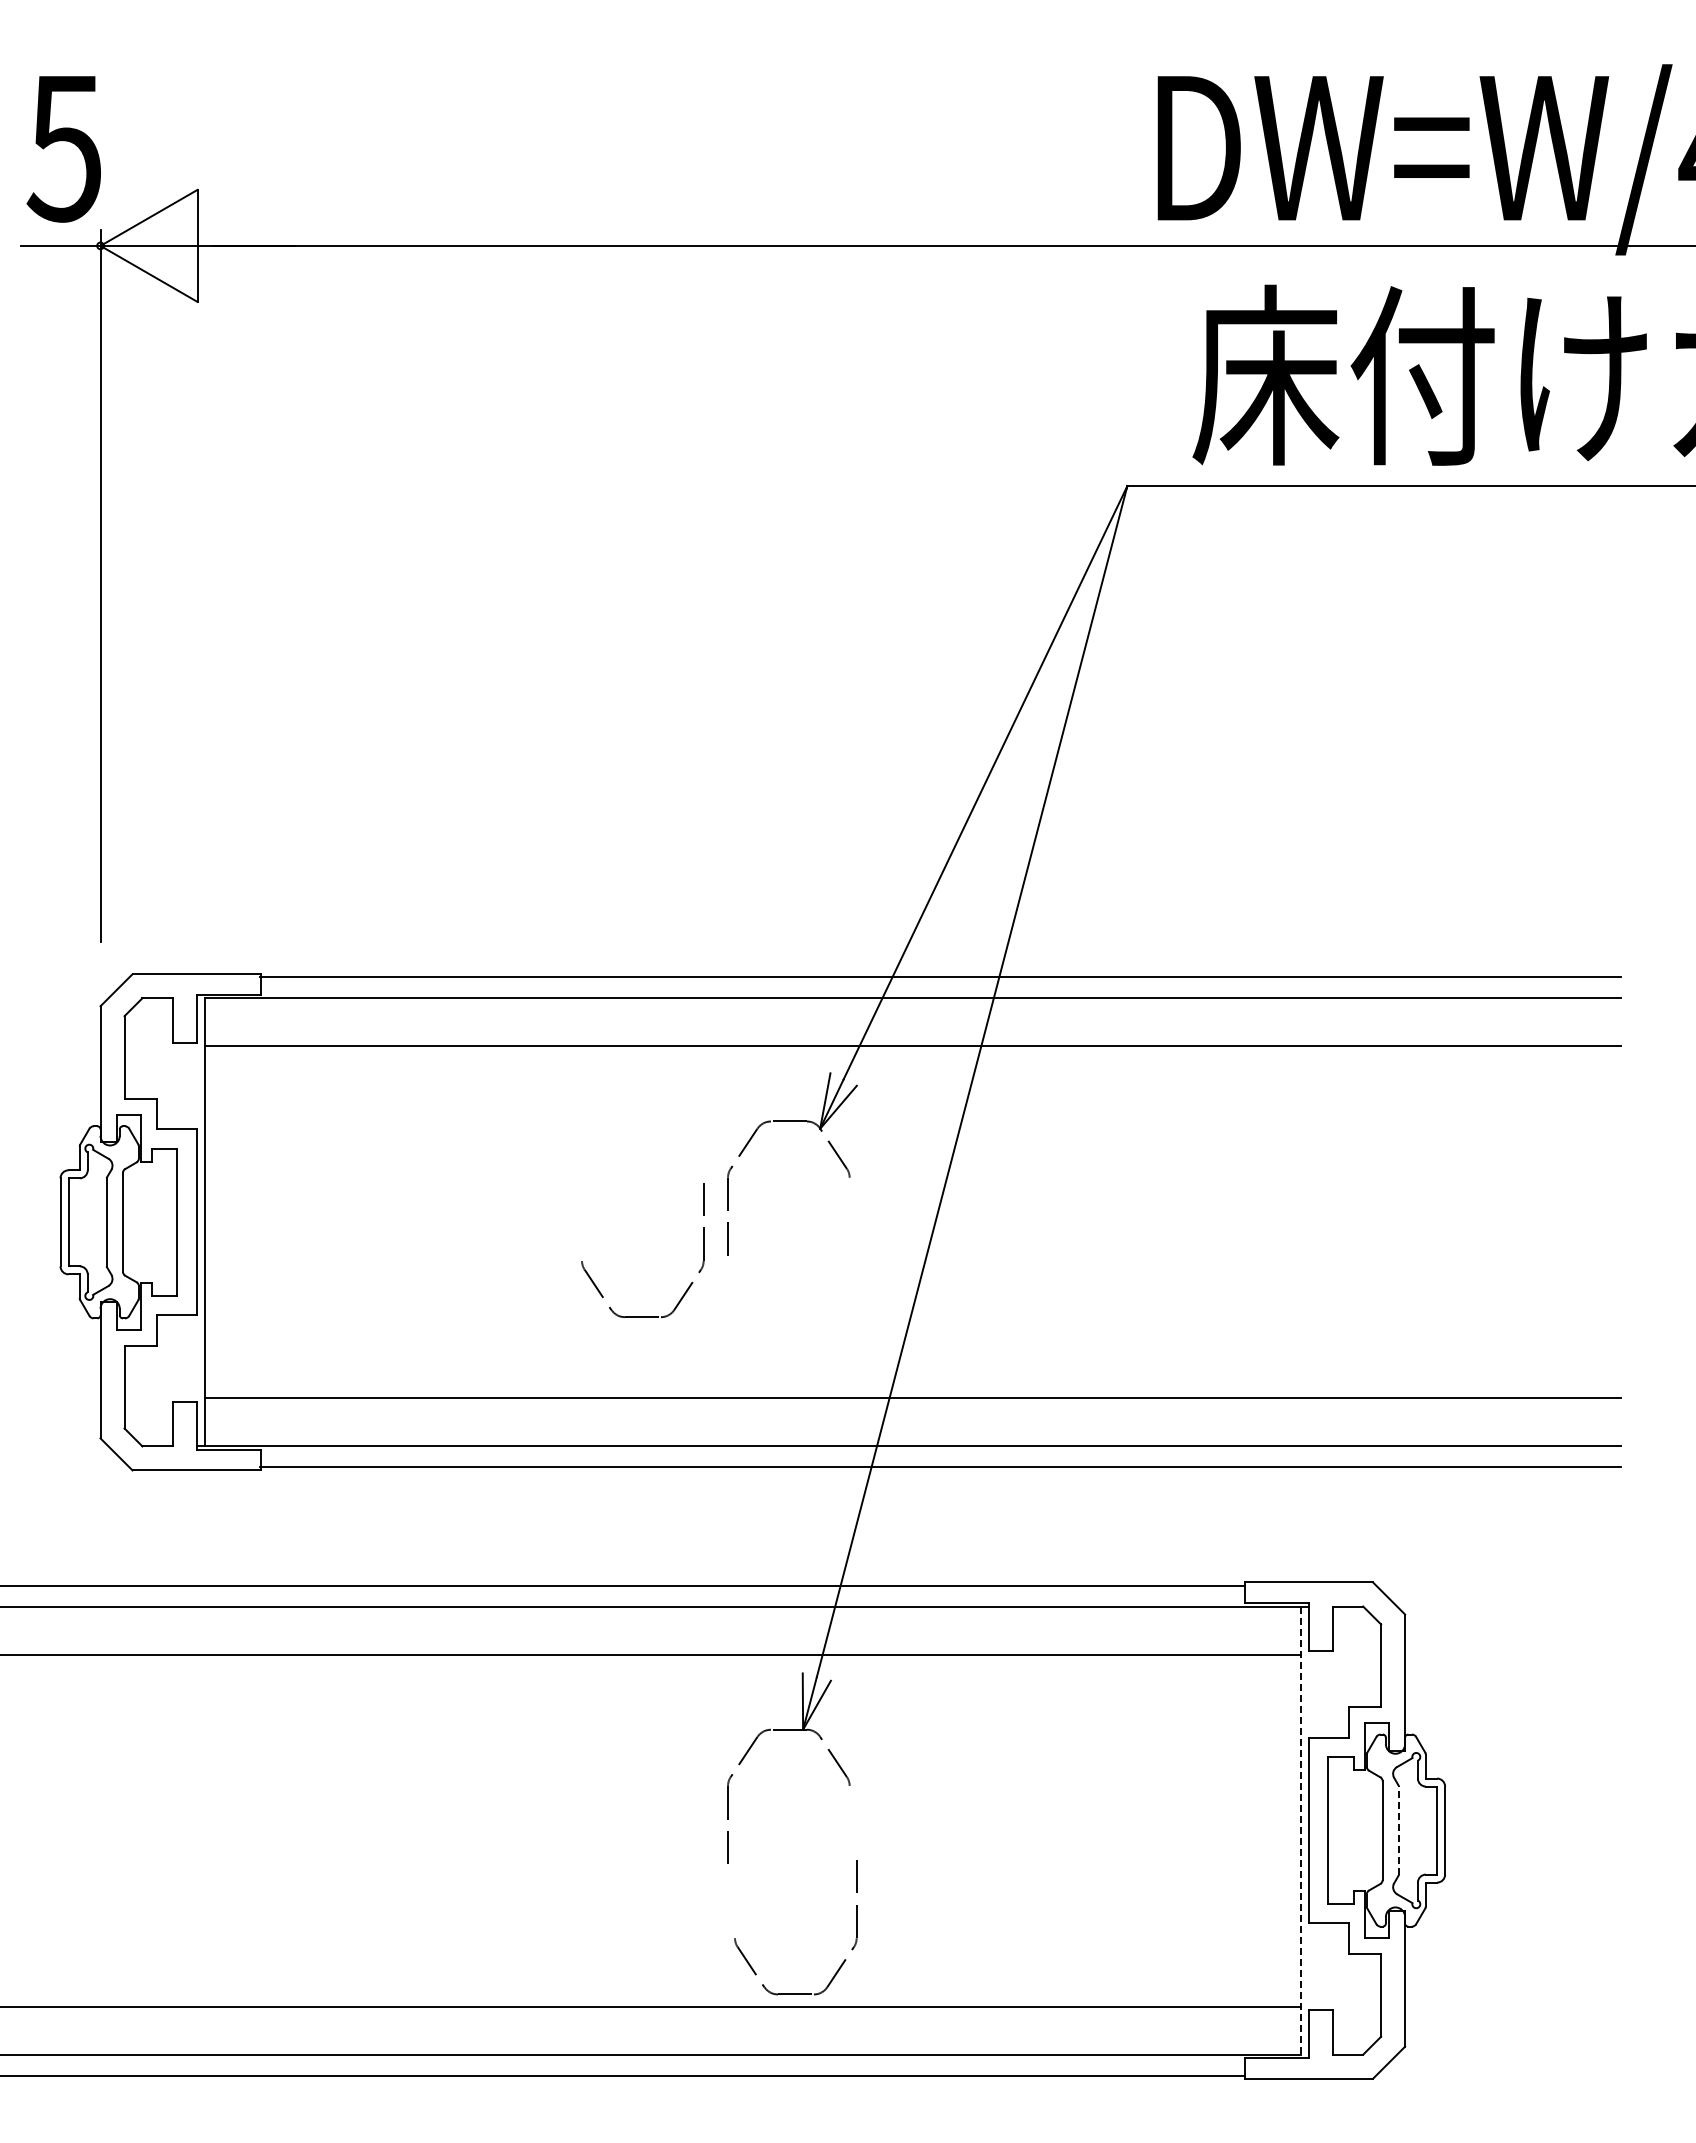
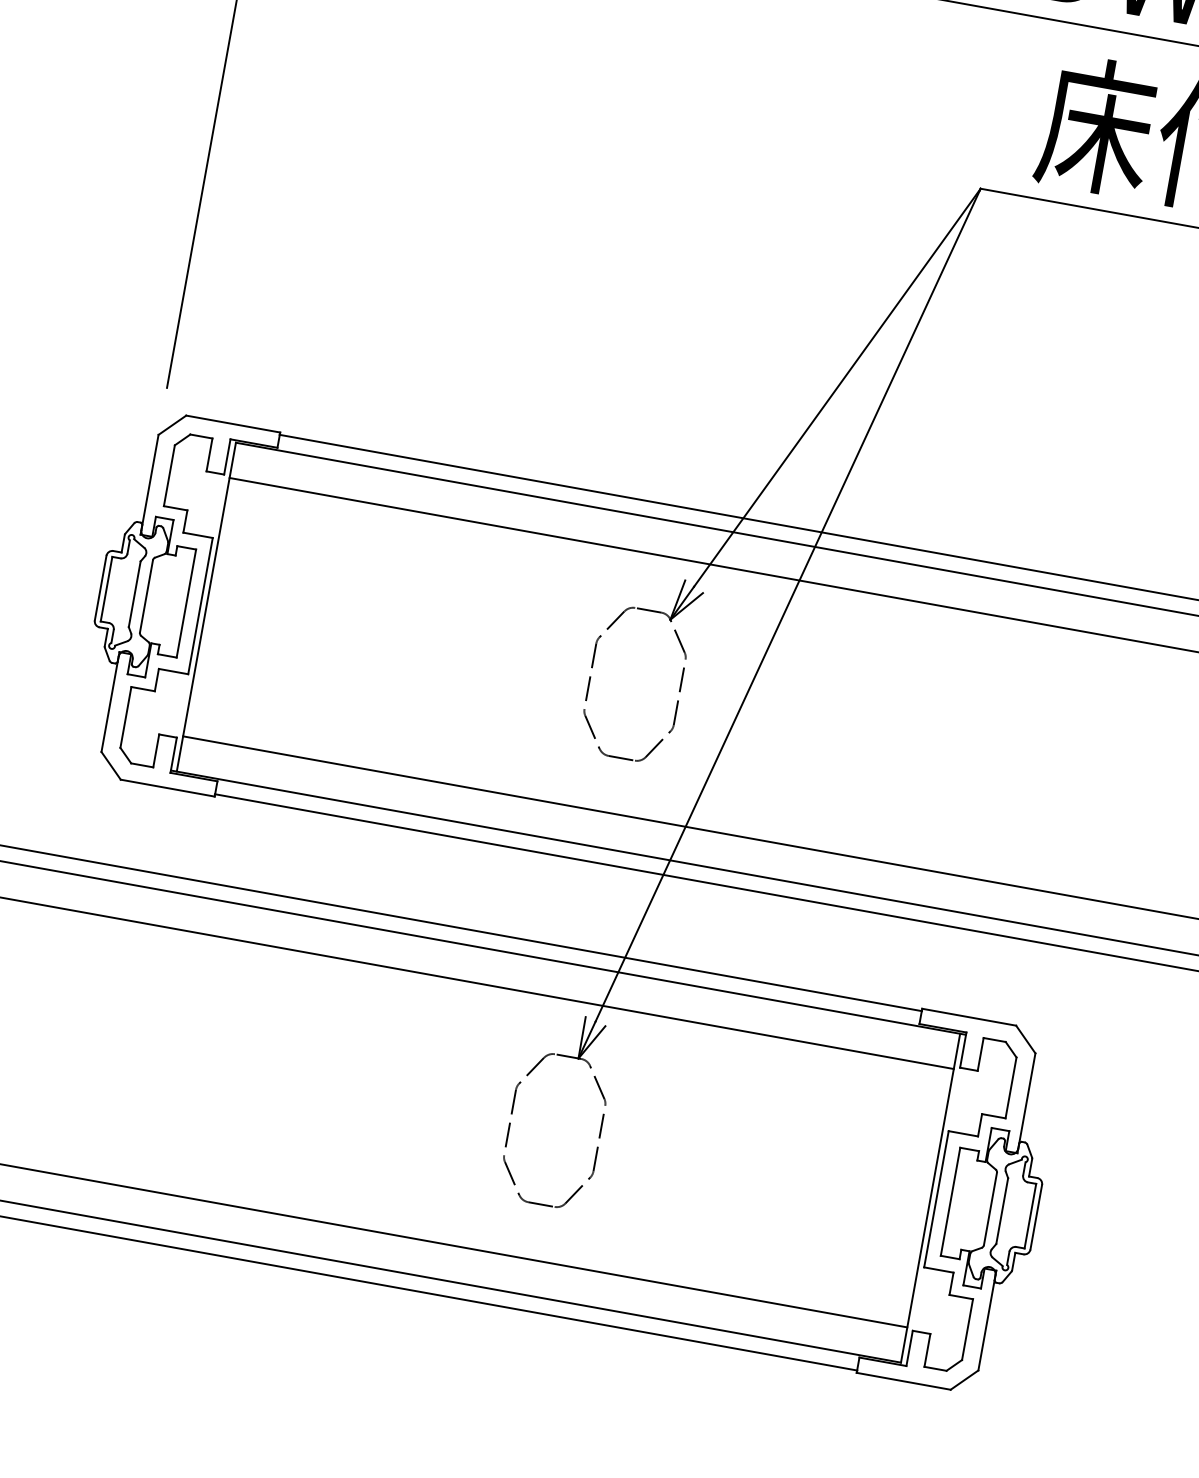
part: (594, 1282) -> (590, 726), moved
line: (1398, 1830) -> (1002, 1211), dashed -> solid
line: (1301, 1831) -> (930, 1198), dashed -> solid
part: (747, 1959) -> (510, 1172), moved

